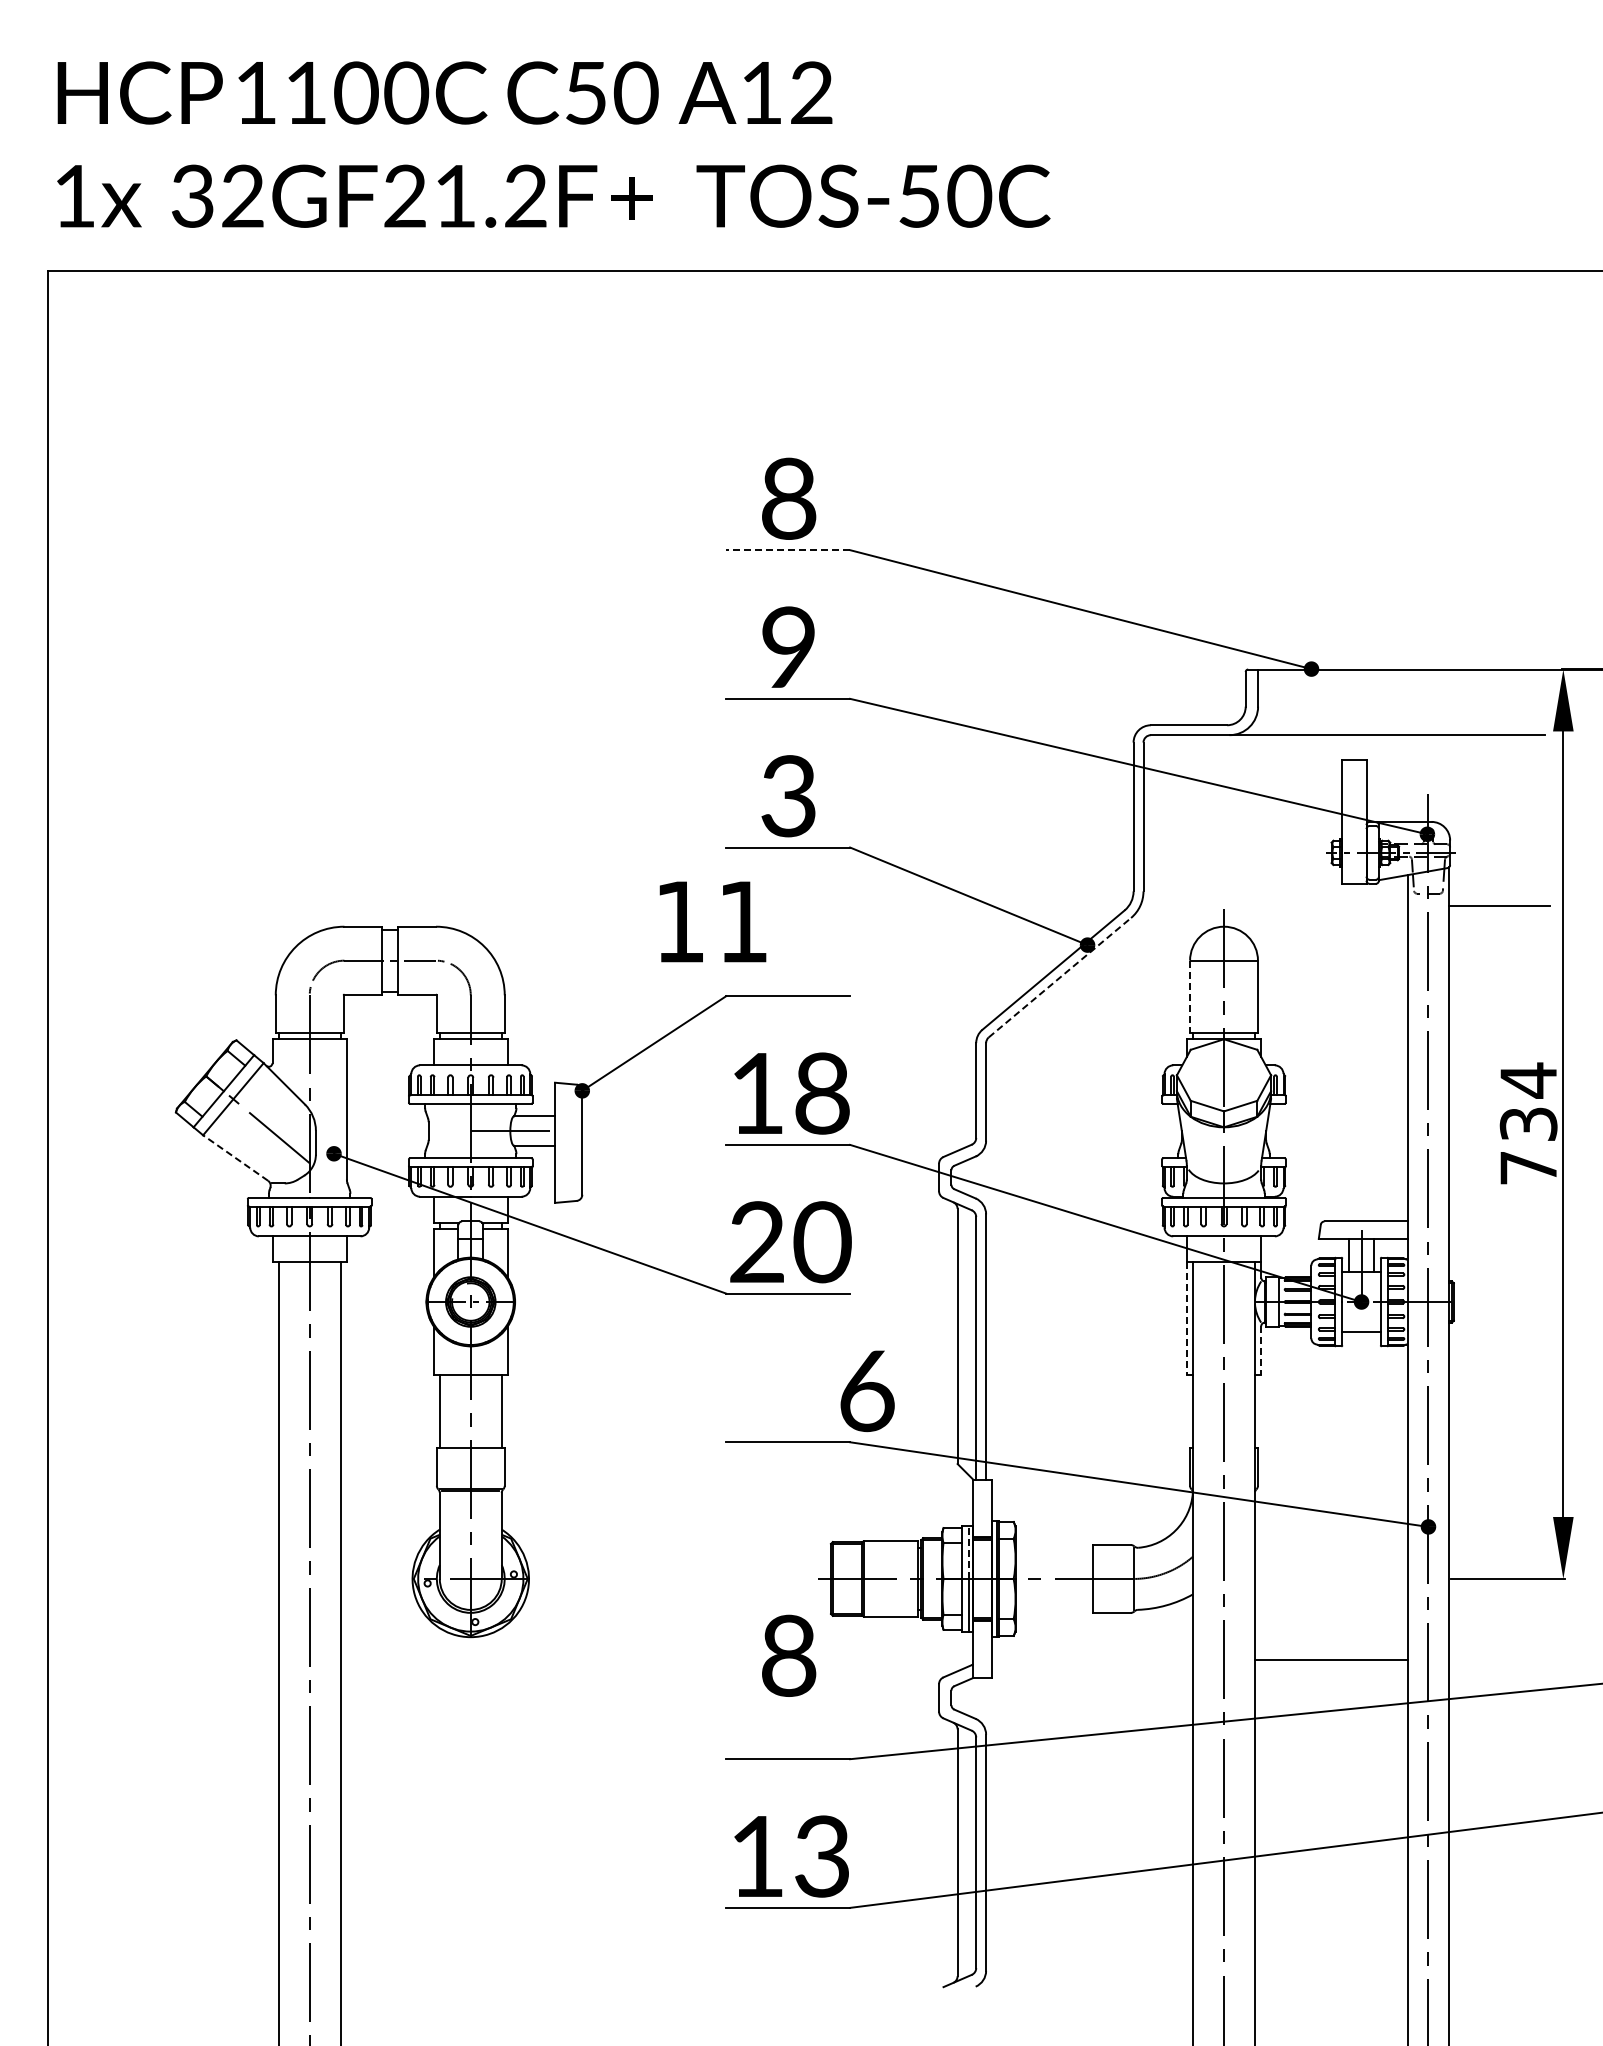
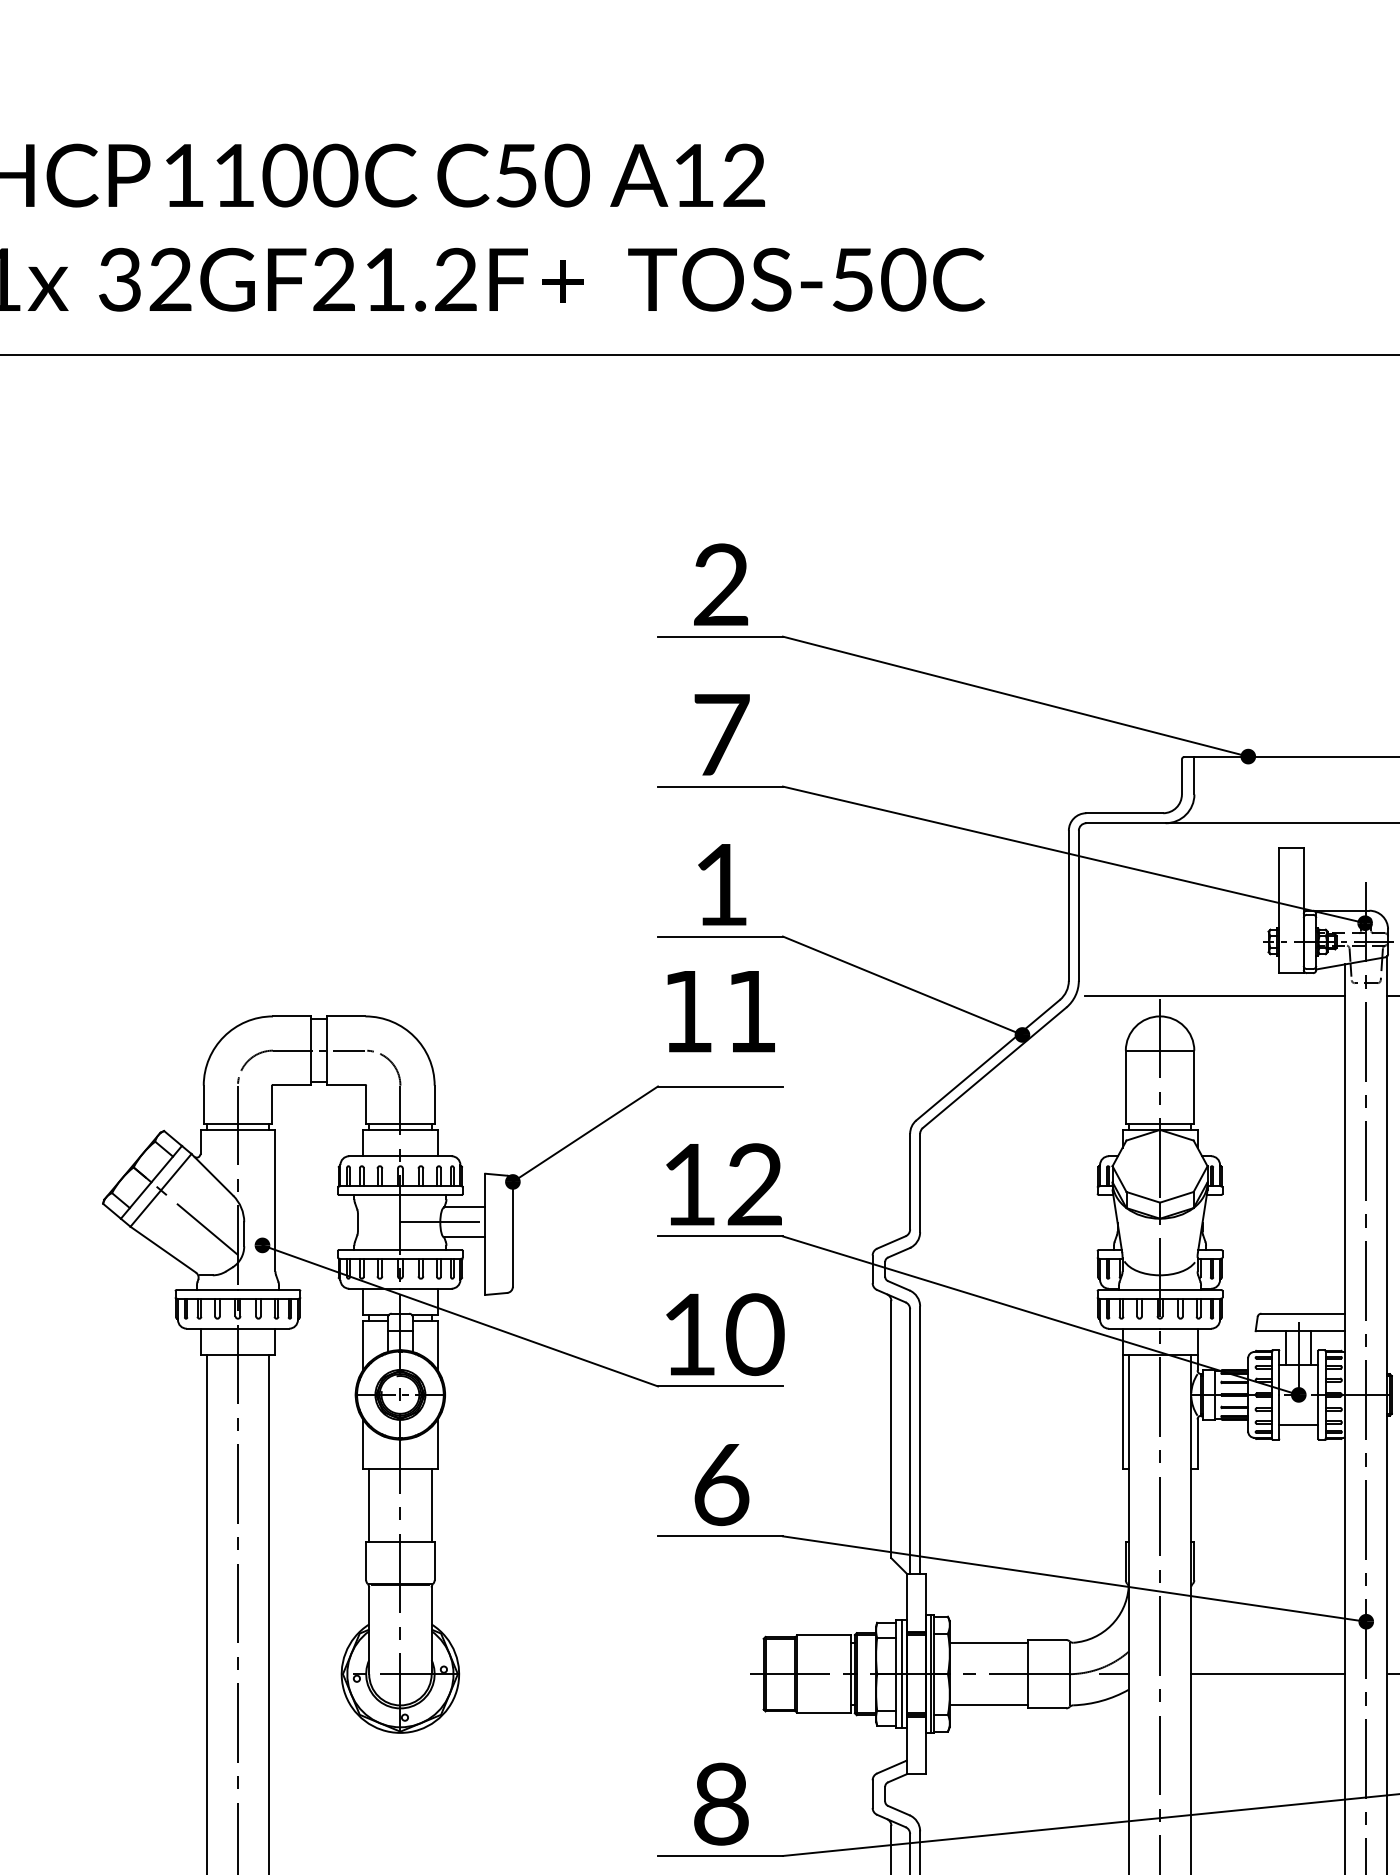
text: (788, 498) -> (720, 584), 8 -> 2
line: (788, 550) -> (720, 636), dashed -> solid
text: (789, 646) -> (721, 733), 9 -> 7
text: (788, 796) -> (720, 885), 3 -> 1
line: (1278, 906) -> (1215, 996), added
text: (712, 921) -> (720, 1011), moved
line: (1059, 977) -> (994, 1067), dashed -> solid
line: (1190, 997) -> (1126, 1087), dashed -> solid
text: (822, 1093) -> (755, 1184), 18 -> 12
line: (235, 1158) -> (163, 1250), dashed -> solid
text: (756, 1241) -> (688, 1333), 20 -> 10
line: (1186, 1319) -> (1122, 1412), dashed -> solid
line: (1261, 1351) -> (1197, 1444), dashed -> solid
text: (867, 1391) -> (721, 1485), moved
line: (1053, 1547) -> (988, 1642), added
line: (968, 1552) -> (902, 1647), dashed -> solid
line: (1178, 1578) -> (1114, 1673), added
line: (1053, 1609) -> (988, 1704), added
text: (789, 1655) -> (721, 1803), moved
line: (1331, 1659) -> (1268, 1673), moved

